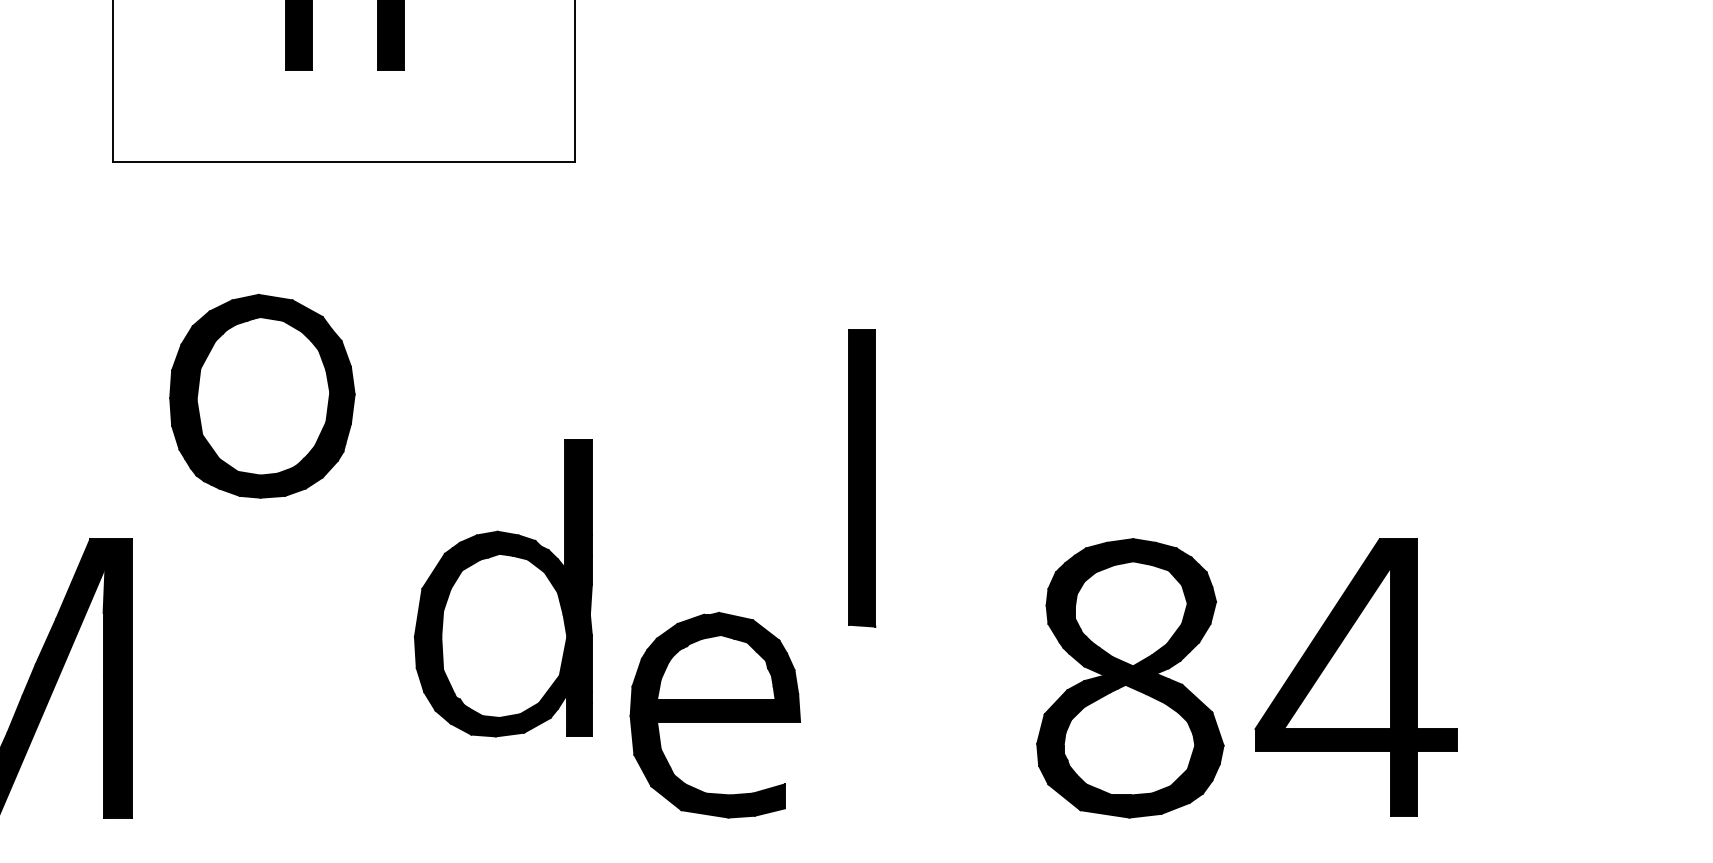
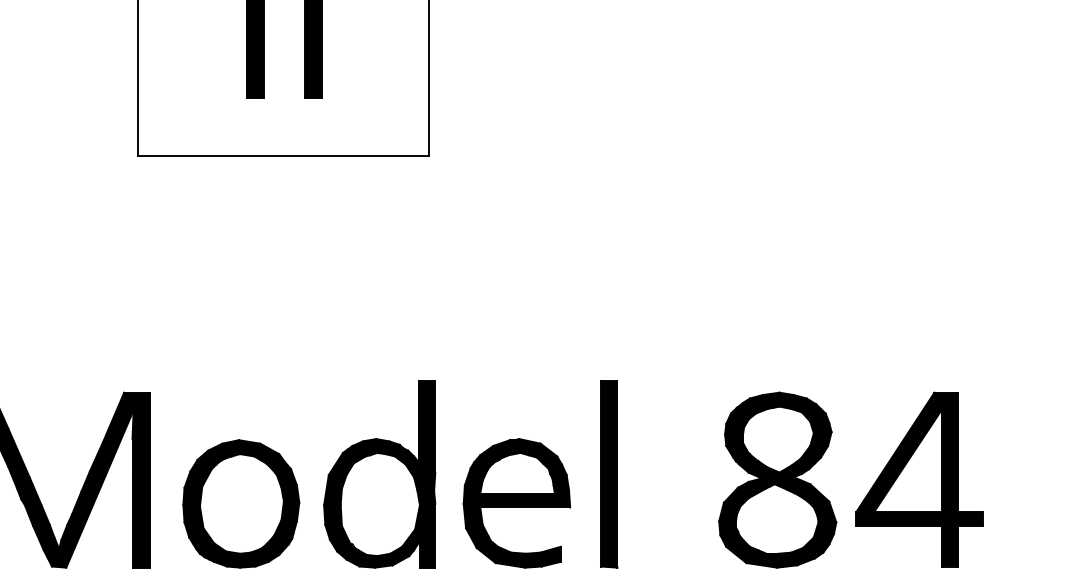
part: (262, 395) -> (241, 503), moved
part: (862, 478) -> (609, 474), moved
part: (503, 588) -> (379, 474), moved

